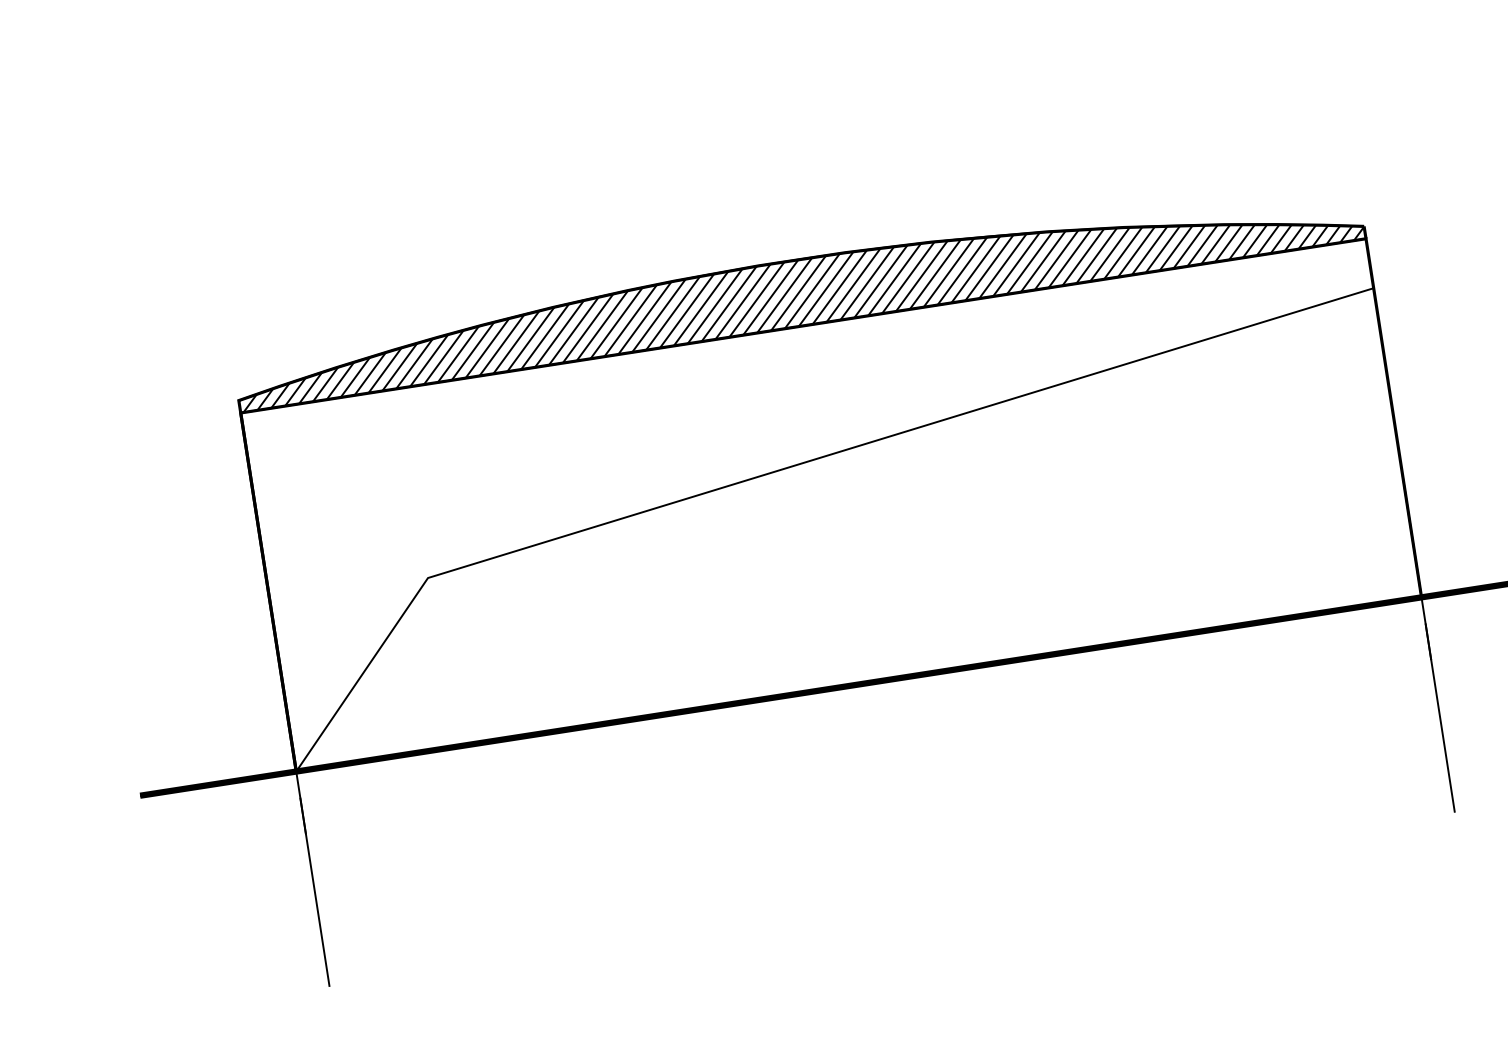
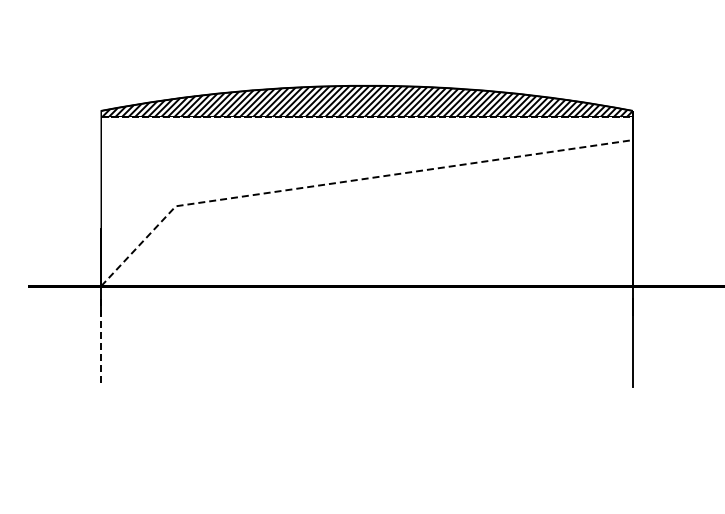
line: (787, 468) -> (349, 181), solid -> dashed
line: (315, 892) -> (101, 343), solid -> dashed

